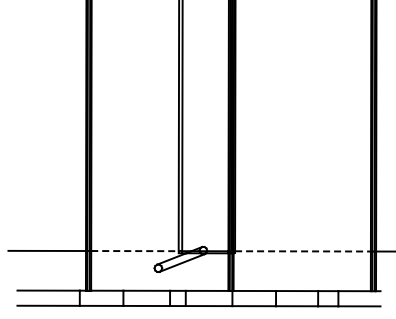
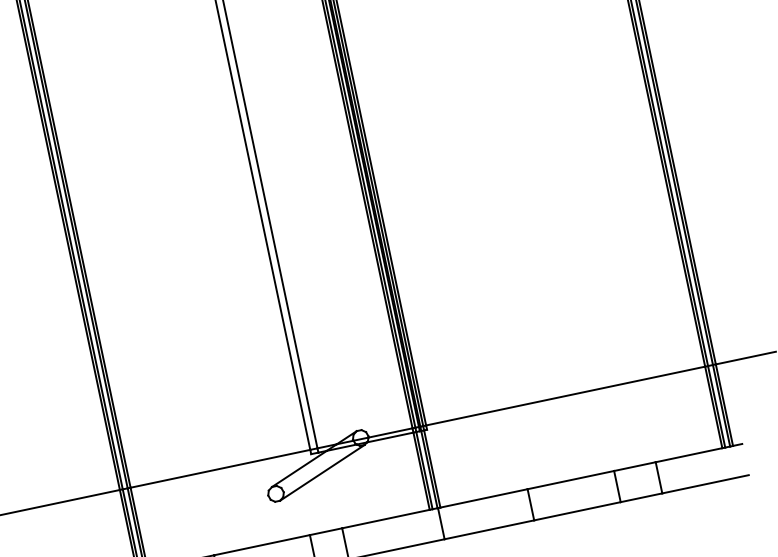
line: (134, 251) -> (219, 469), dashed -> solid
line: (302, 251) -> (564, 396), dashed -> solid

